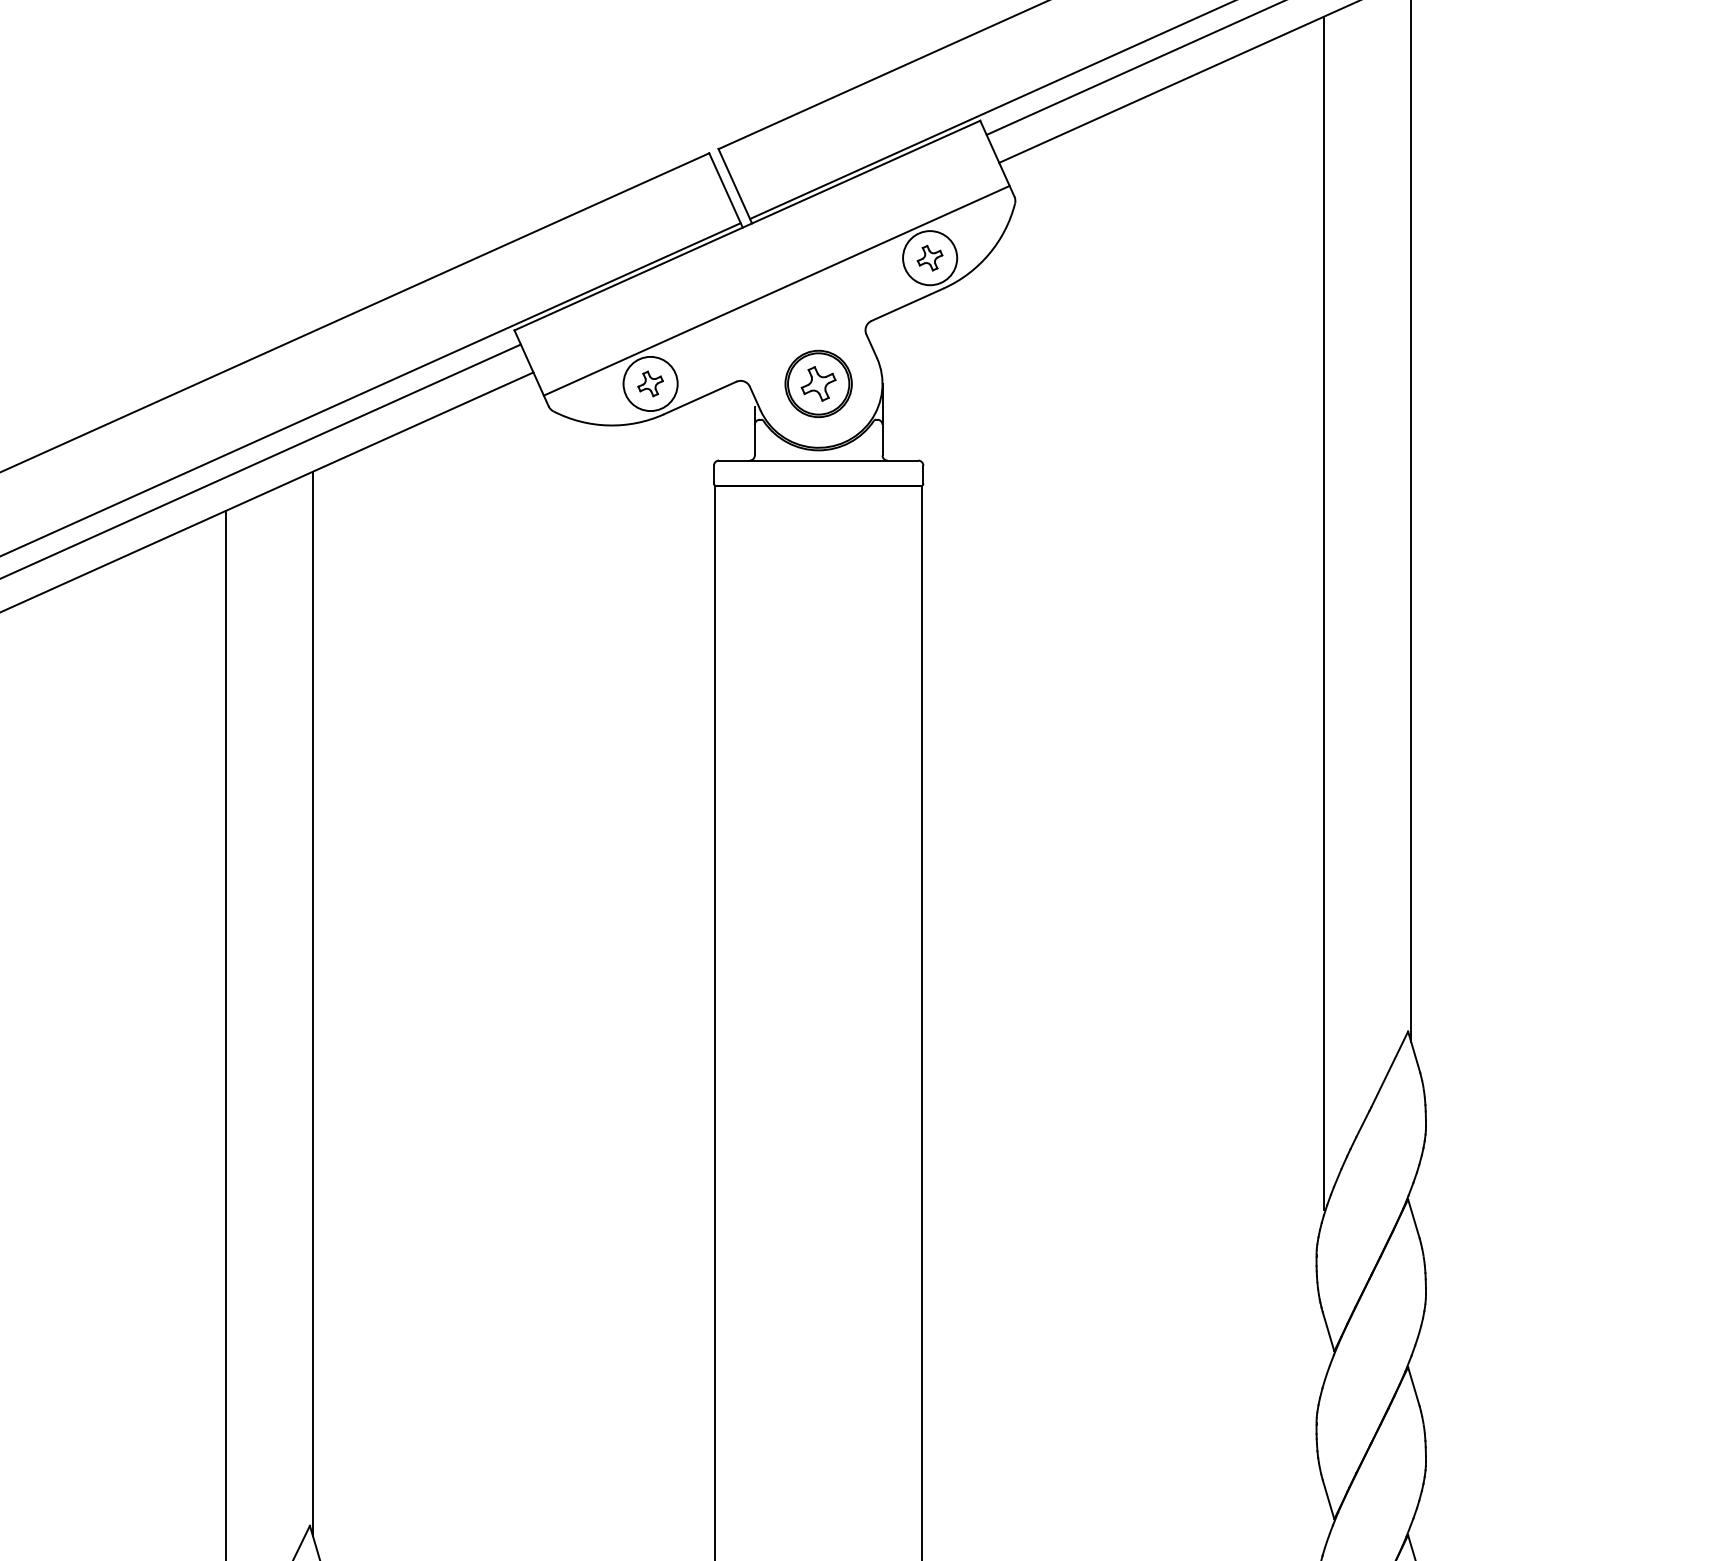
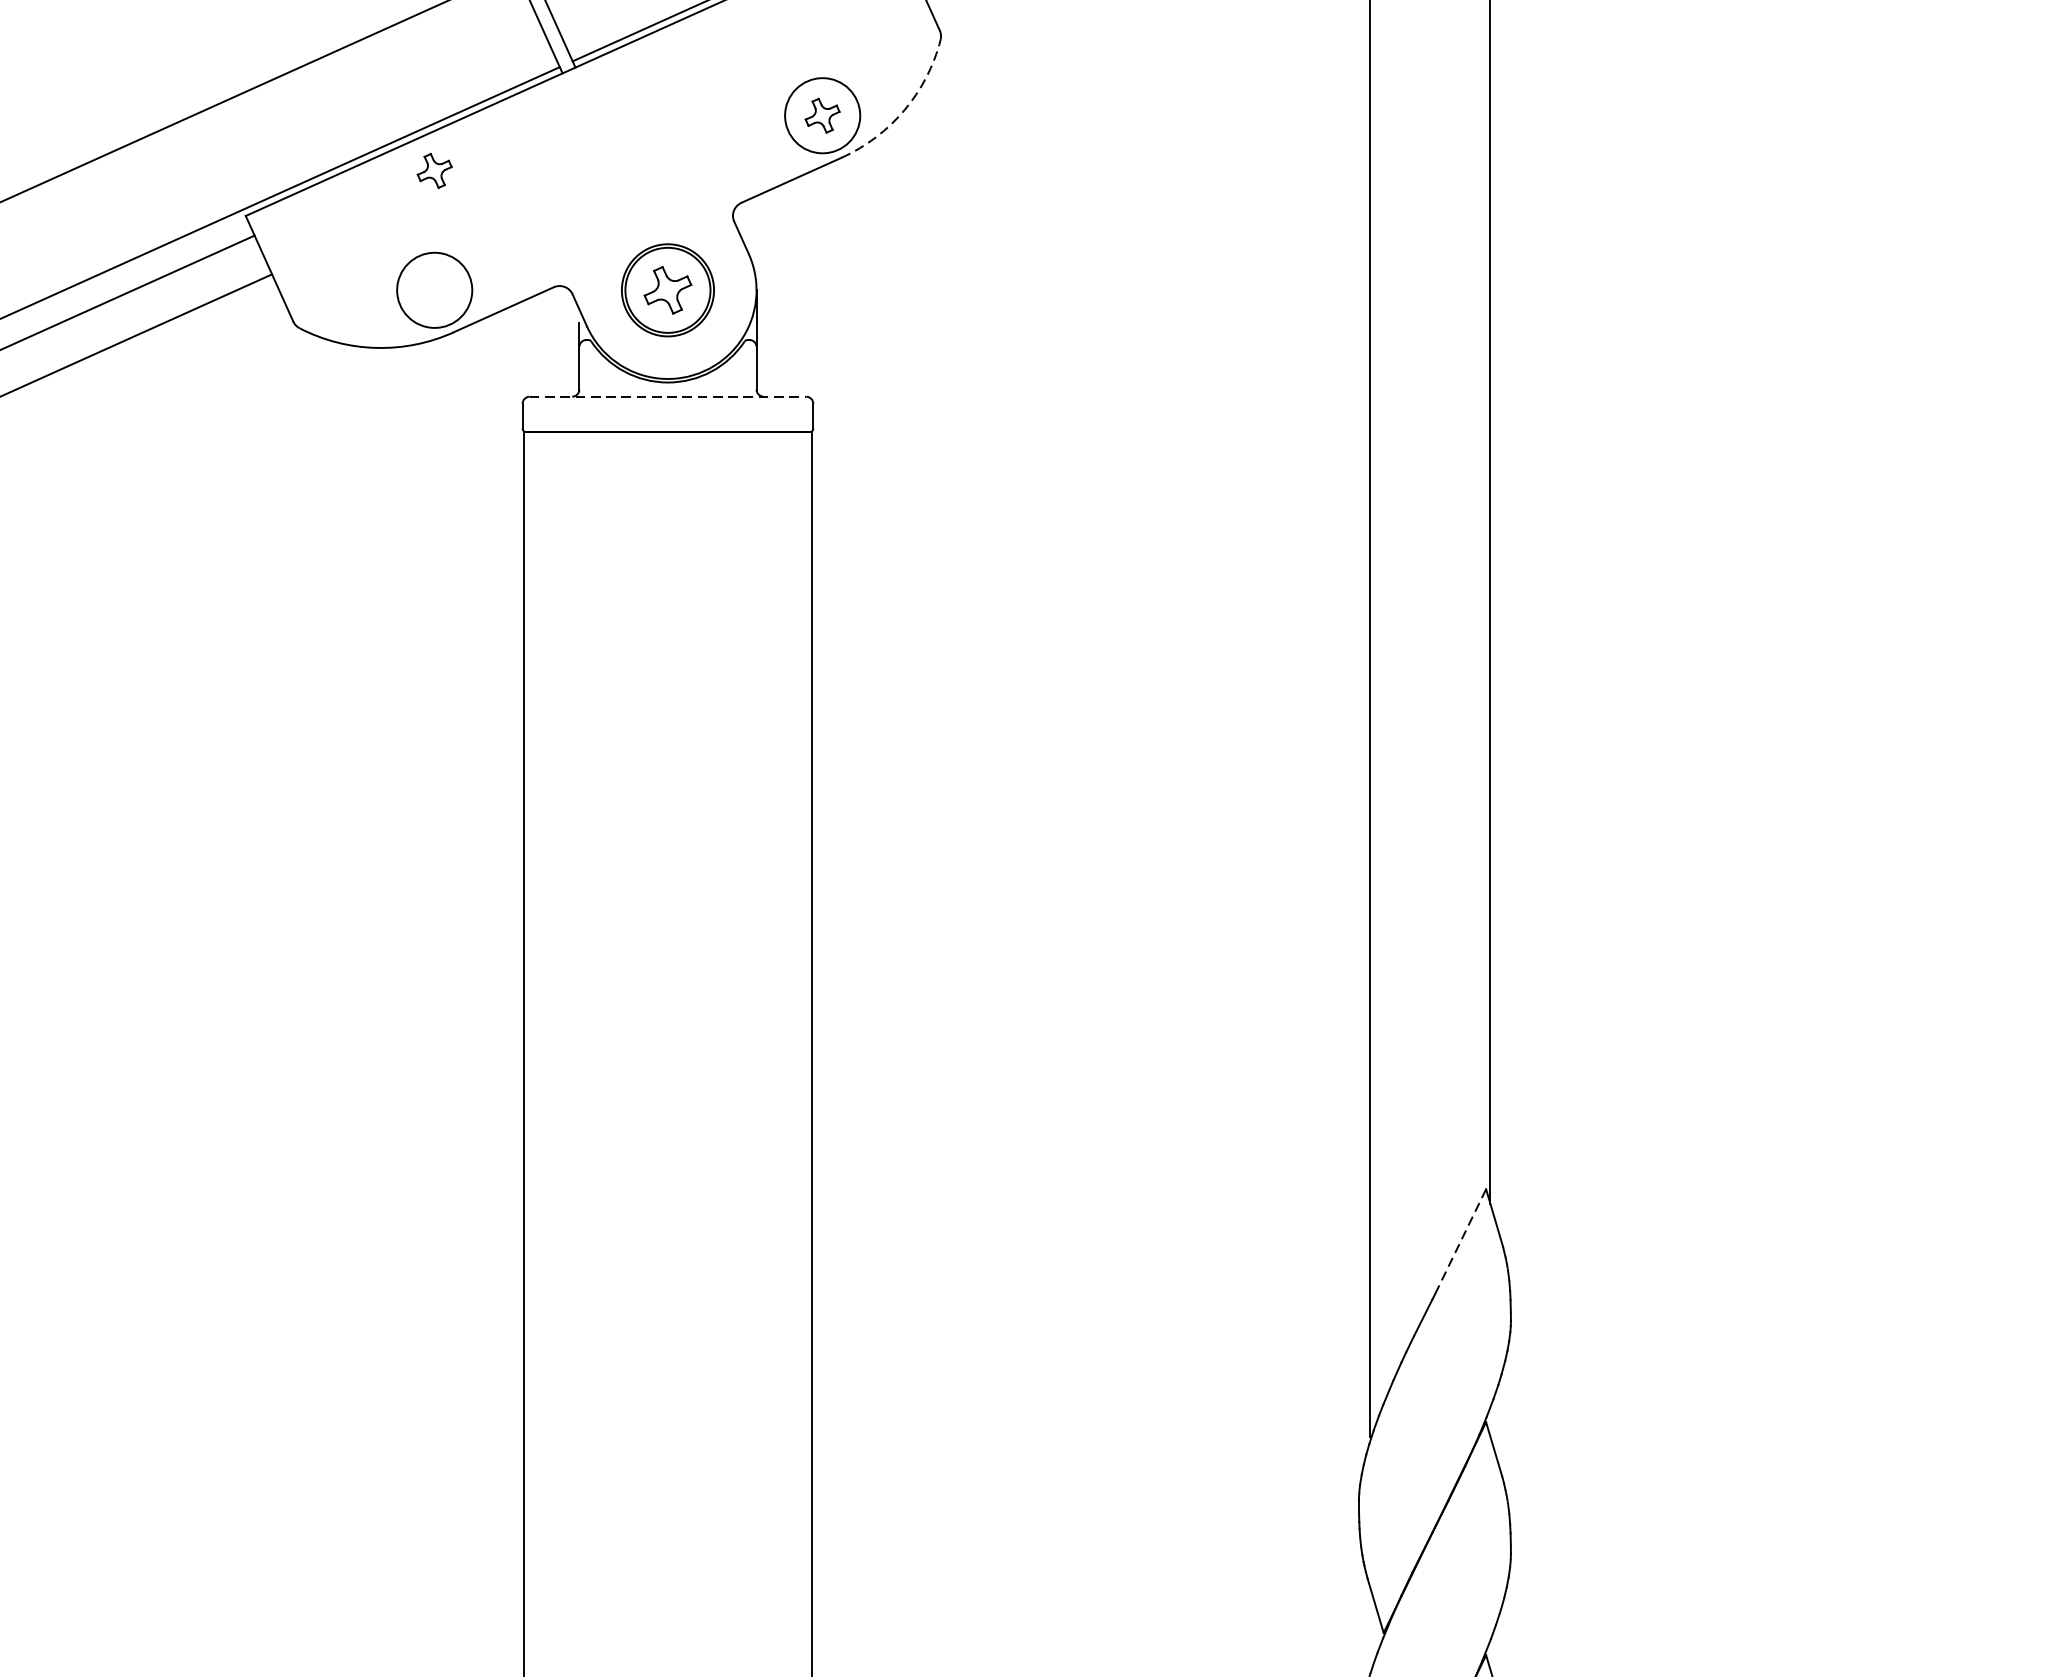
arc: (989, 254) -> (905, 110), solid -> dashed
line: (776, 290) -> (609, 160), removed
part: (650, 383) -> (434, 170), moved
line: (818, 460) -> (667, 396), solid -> dashed
line: (1389, 1069) -> (1460, 1241), solid -> dashed

